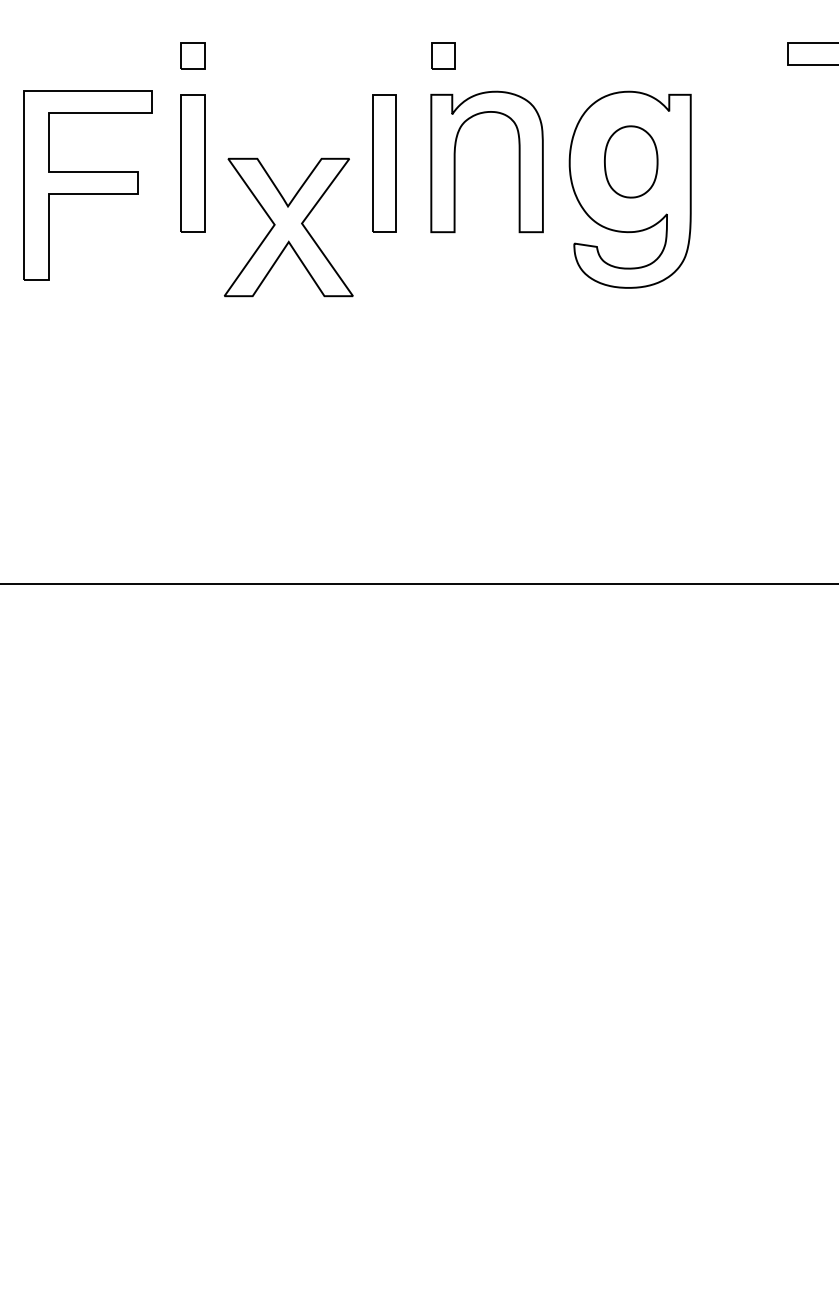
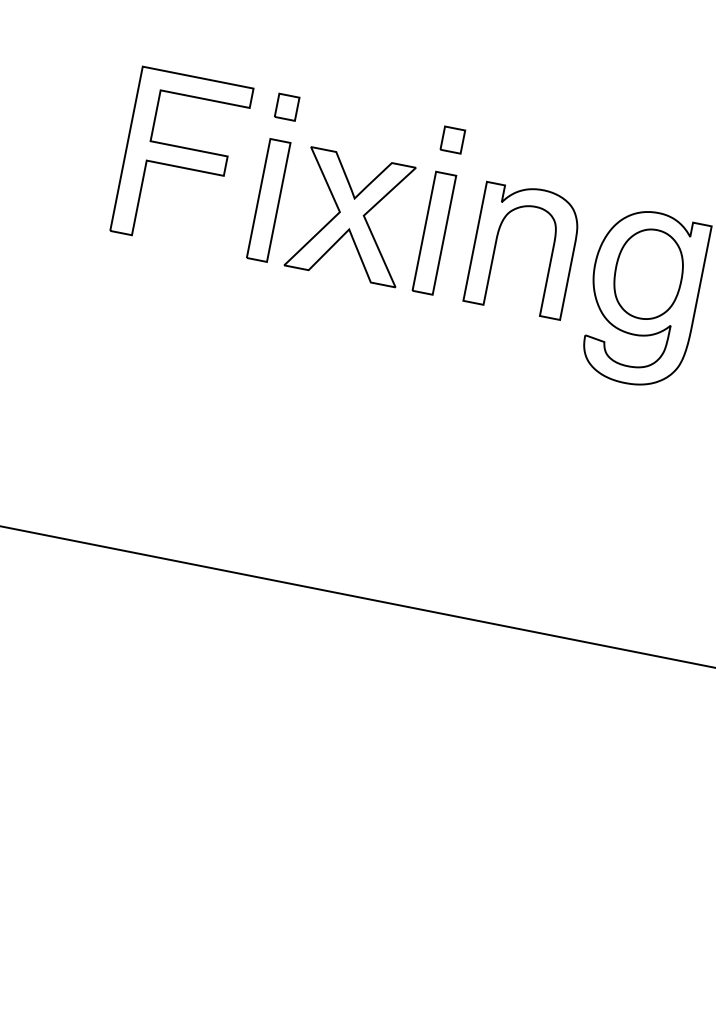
part: (443, 55) -> (453, 139), moved
part: (630, 161) -> (648, 273), size x1.43
part: (87, 185) -> (181, 159), moved
part: (288, 227) -> (351, 216), moved

